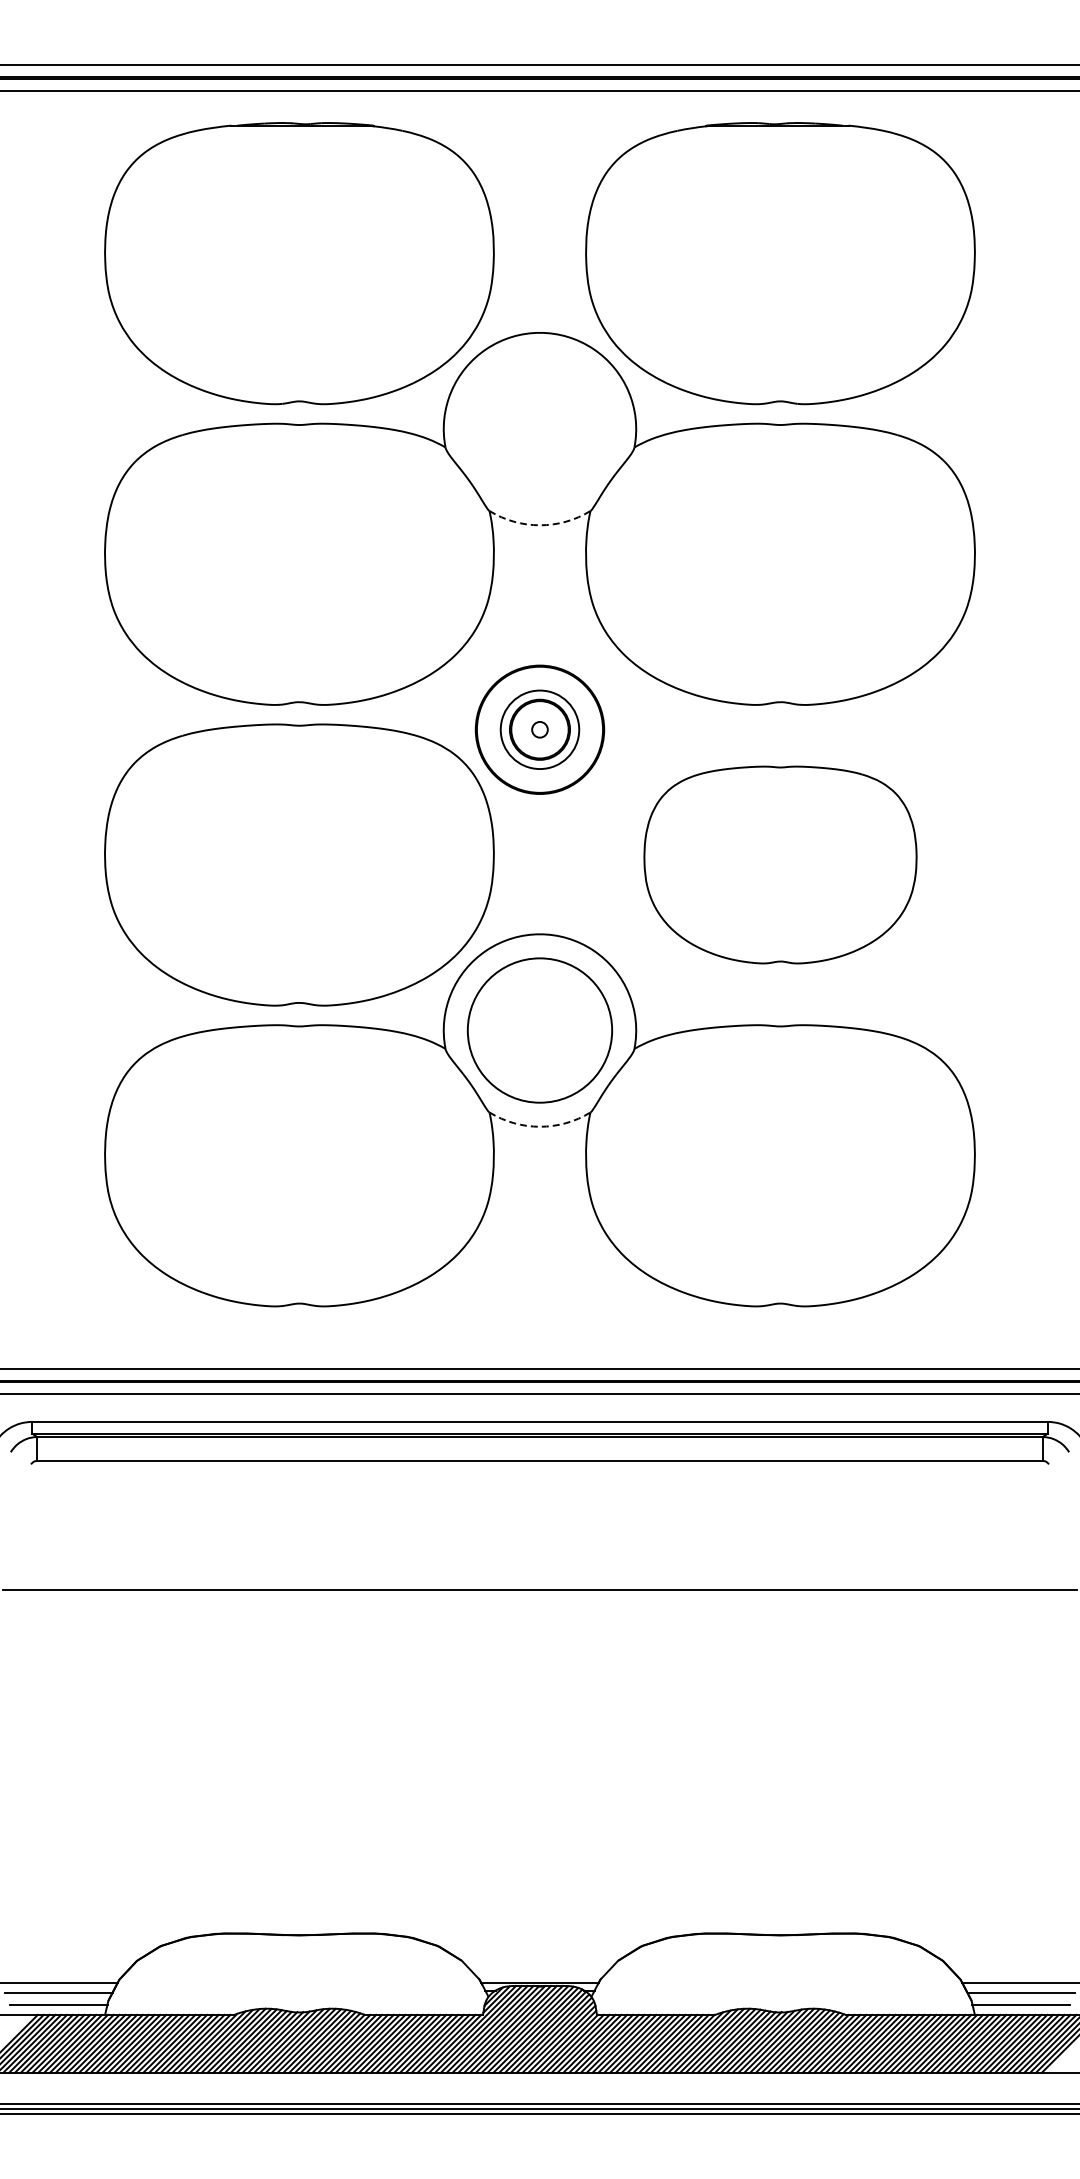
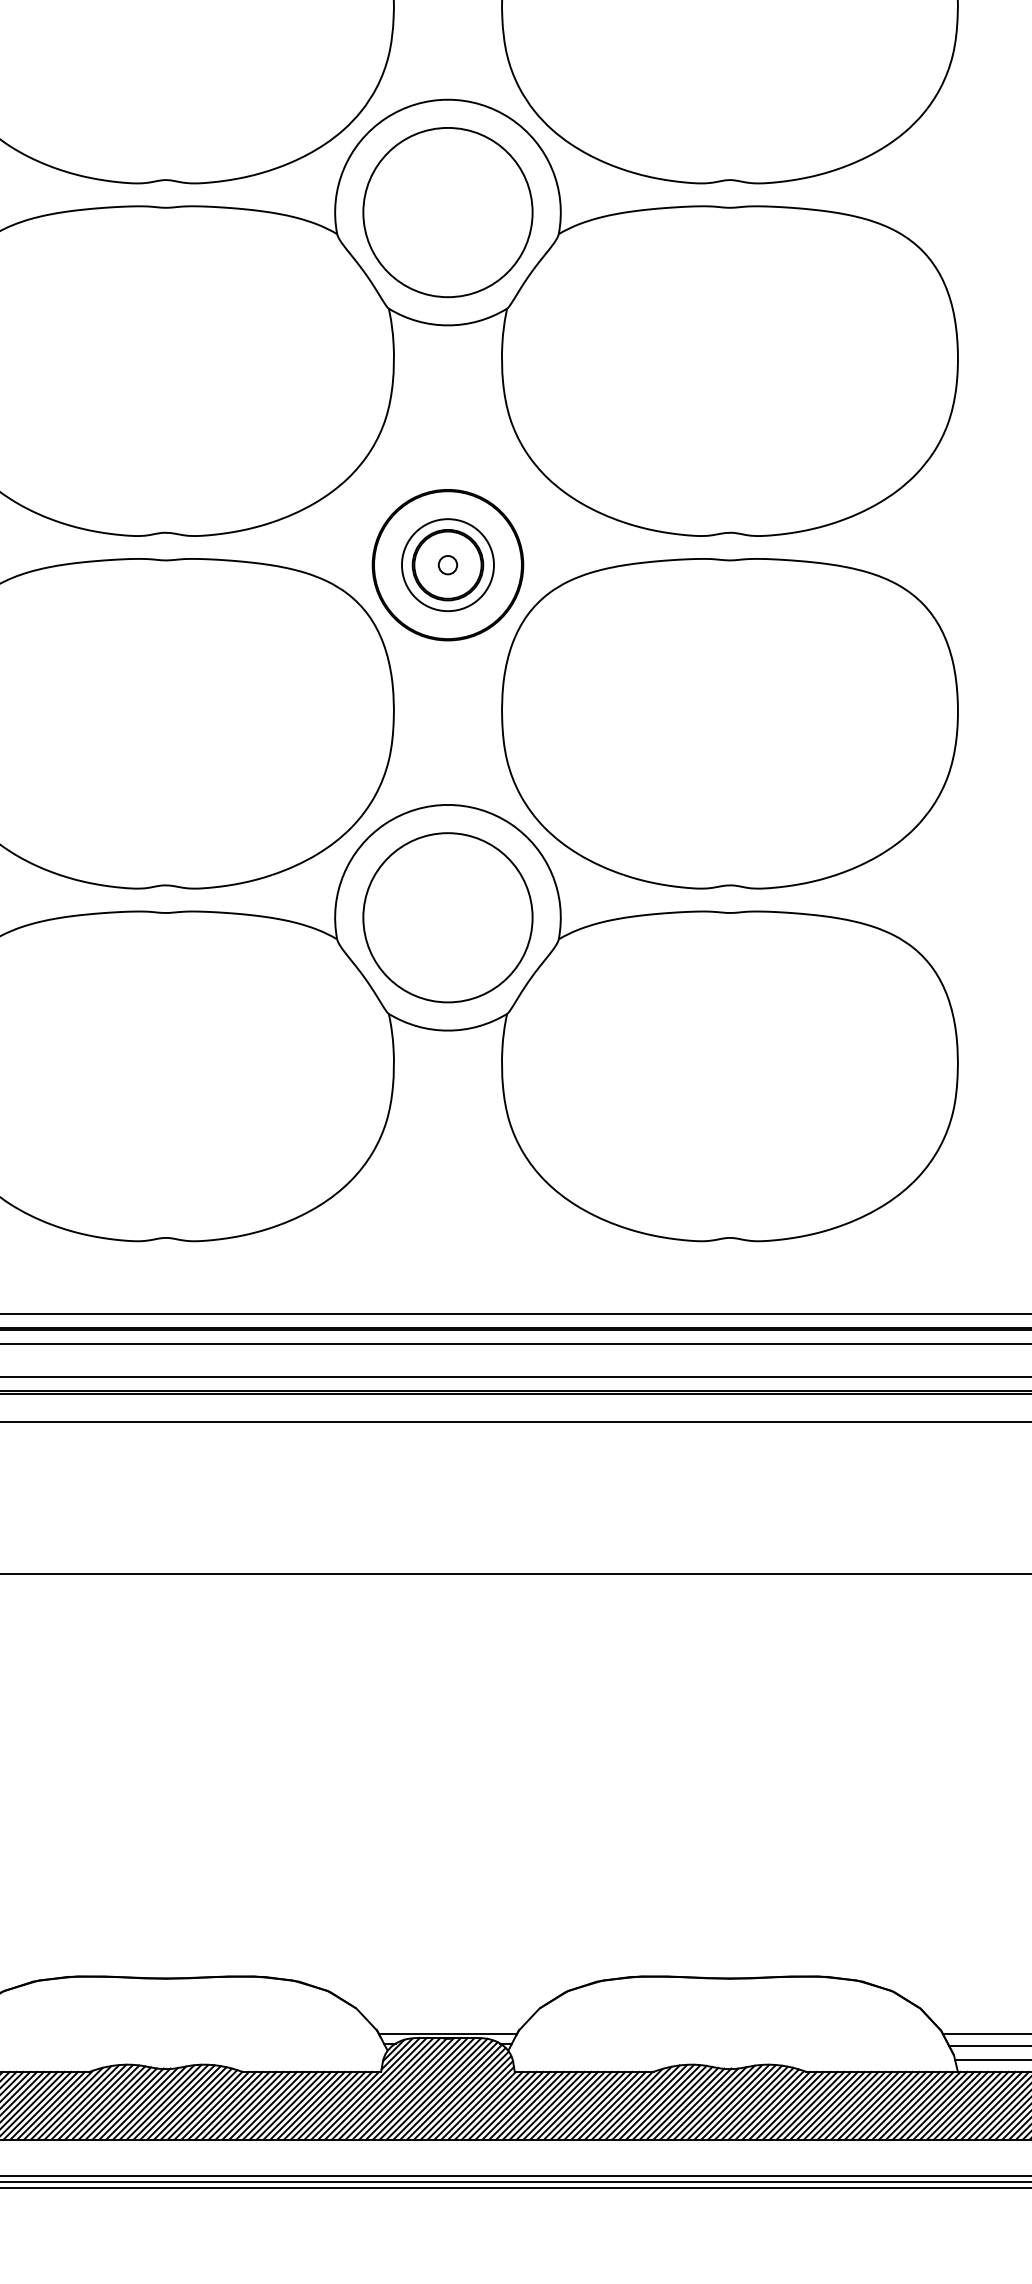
circle: (539, 429) -> (447, 213), added
arc: (539, 525) -> (447, 325), dashed -> solid
part: (780, 864) -> (729, 723), size x1.43
arc: (539, 1126) -> (447, 1030), dashed -> solid

